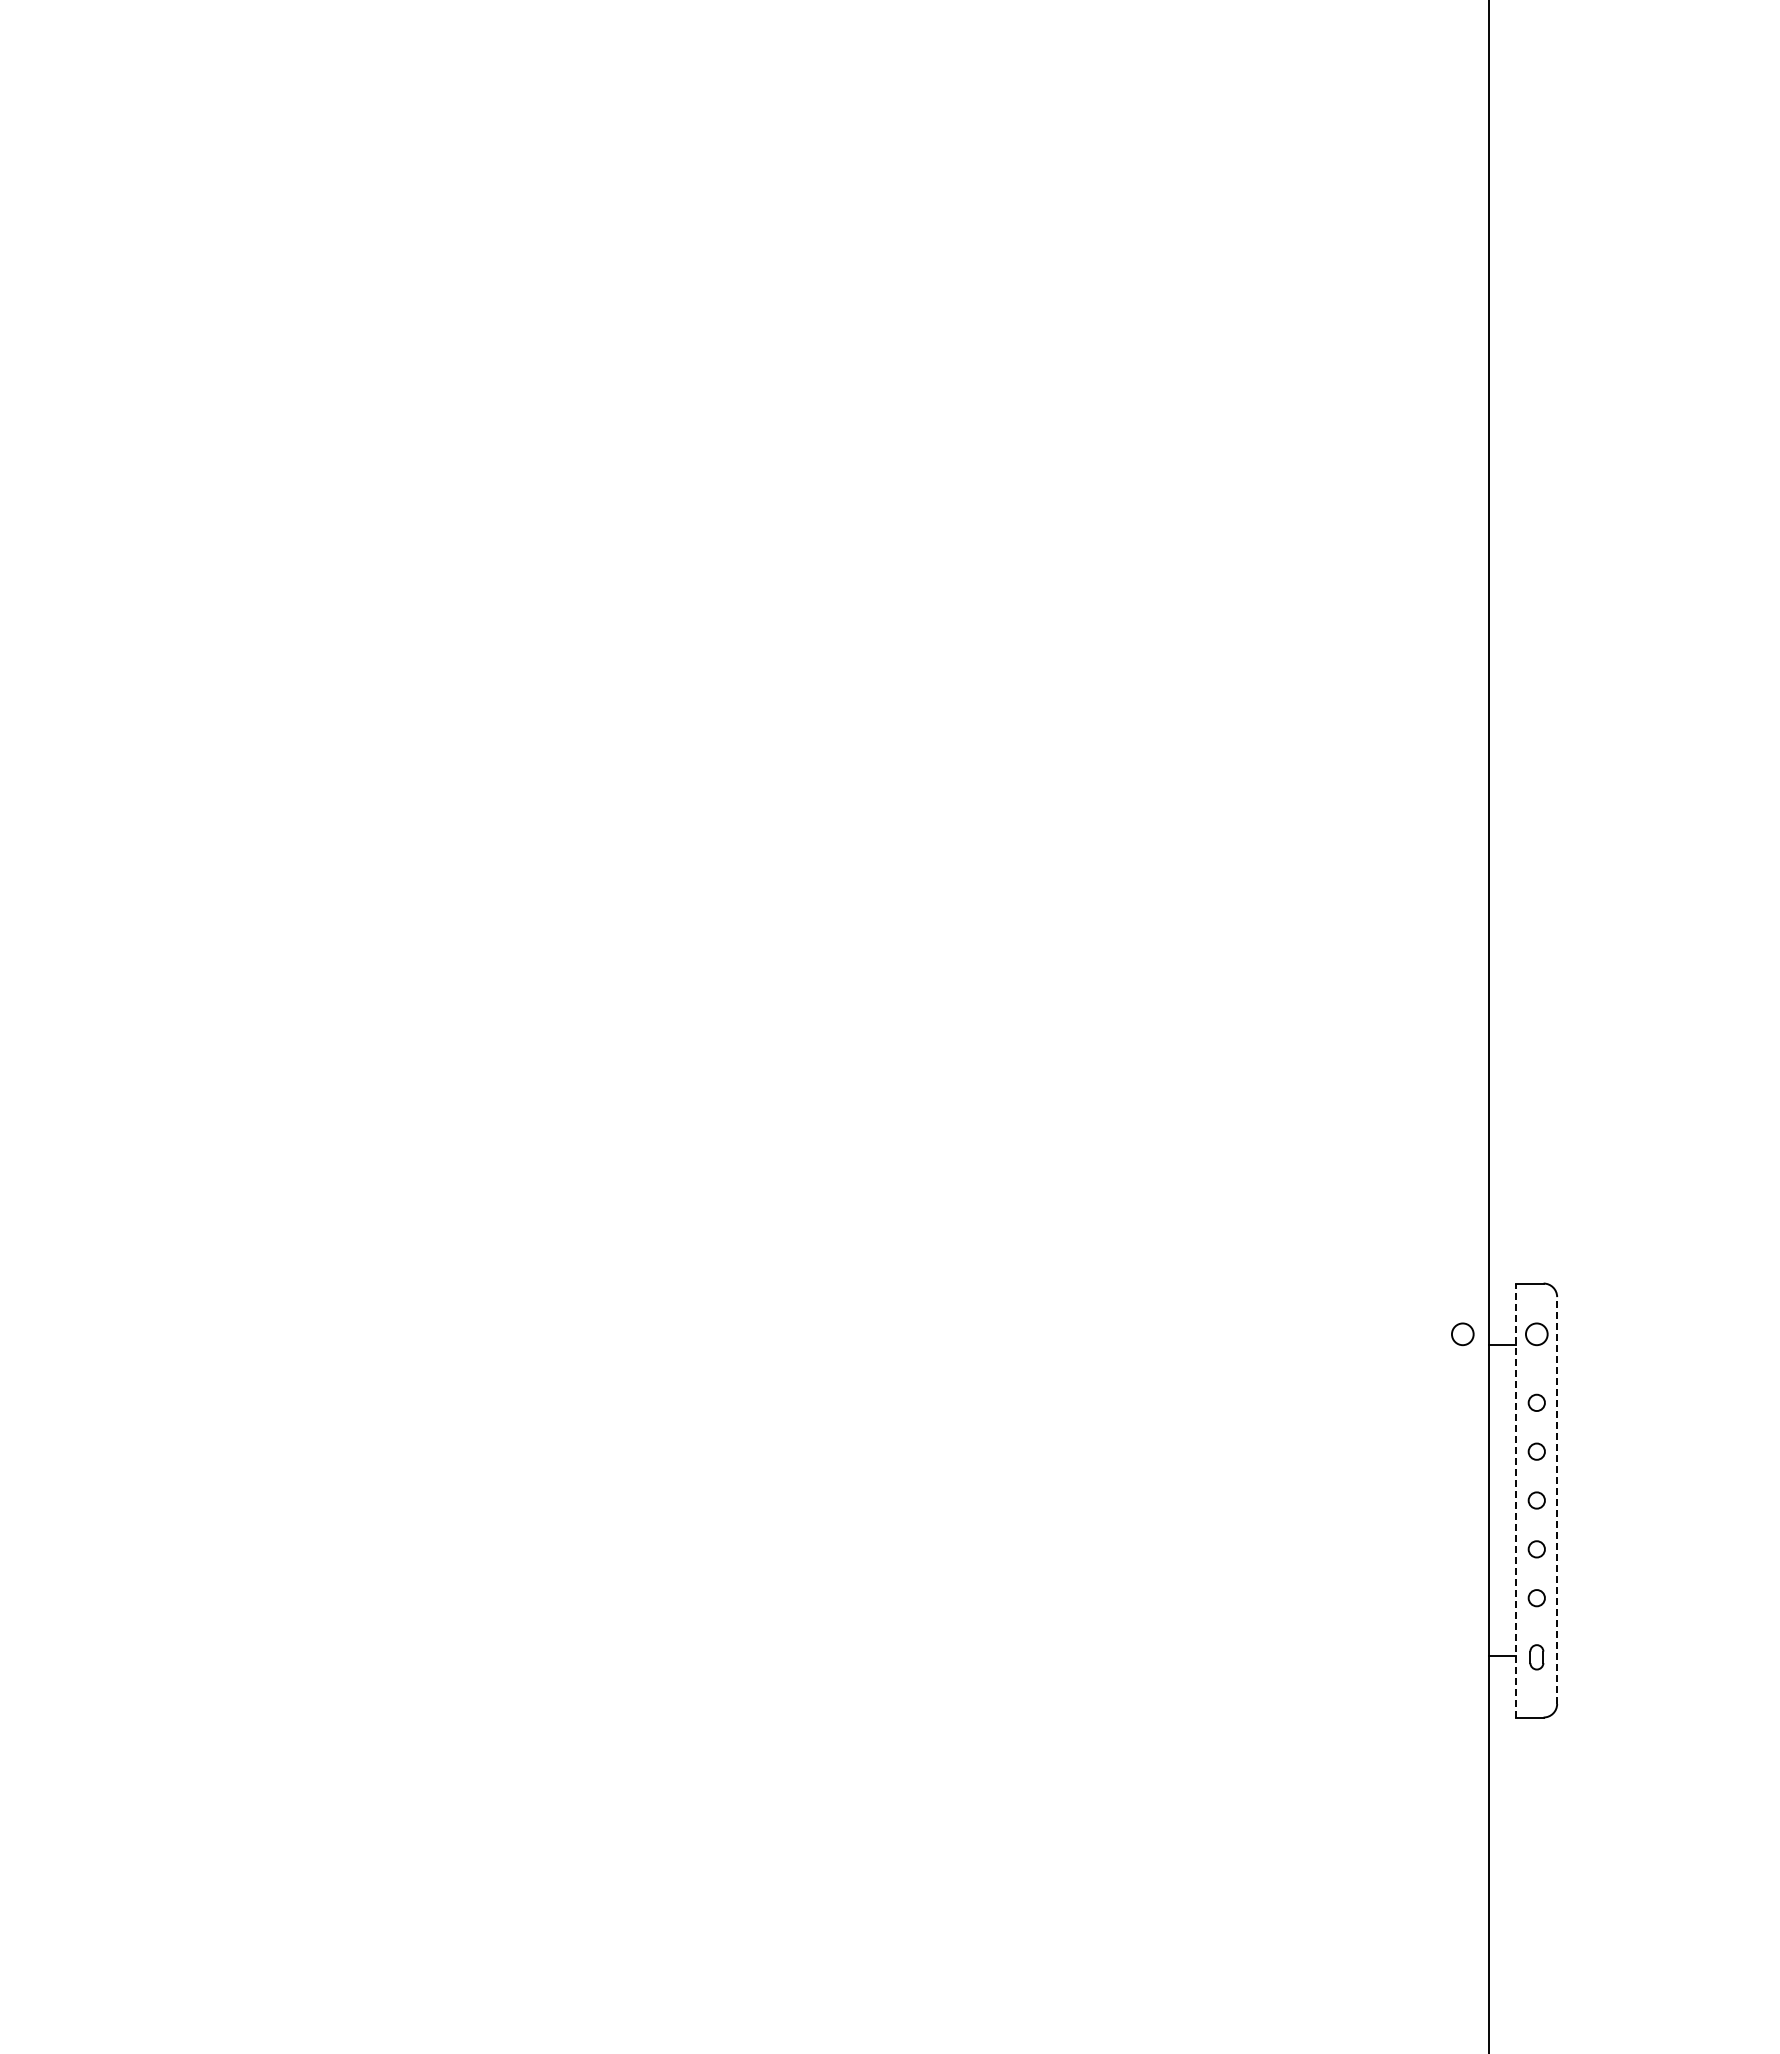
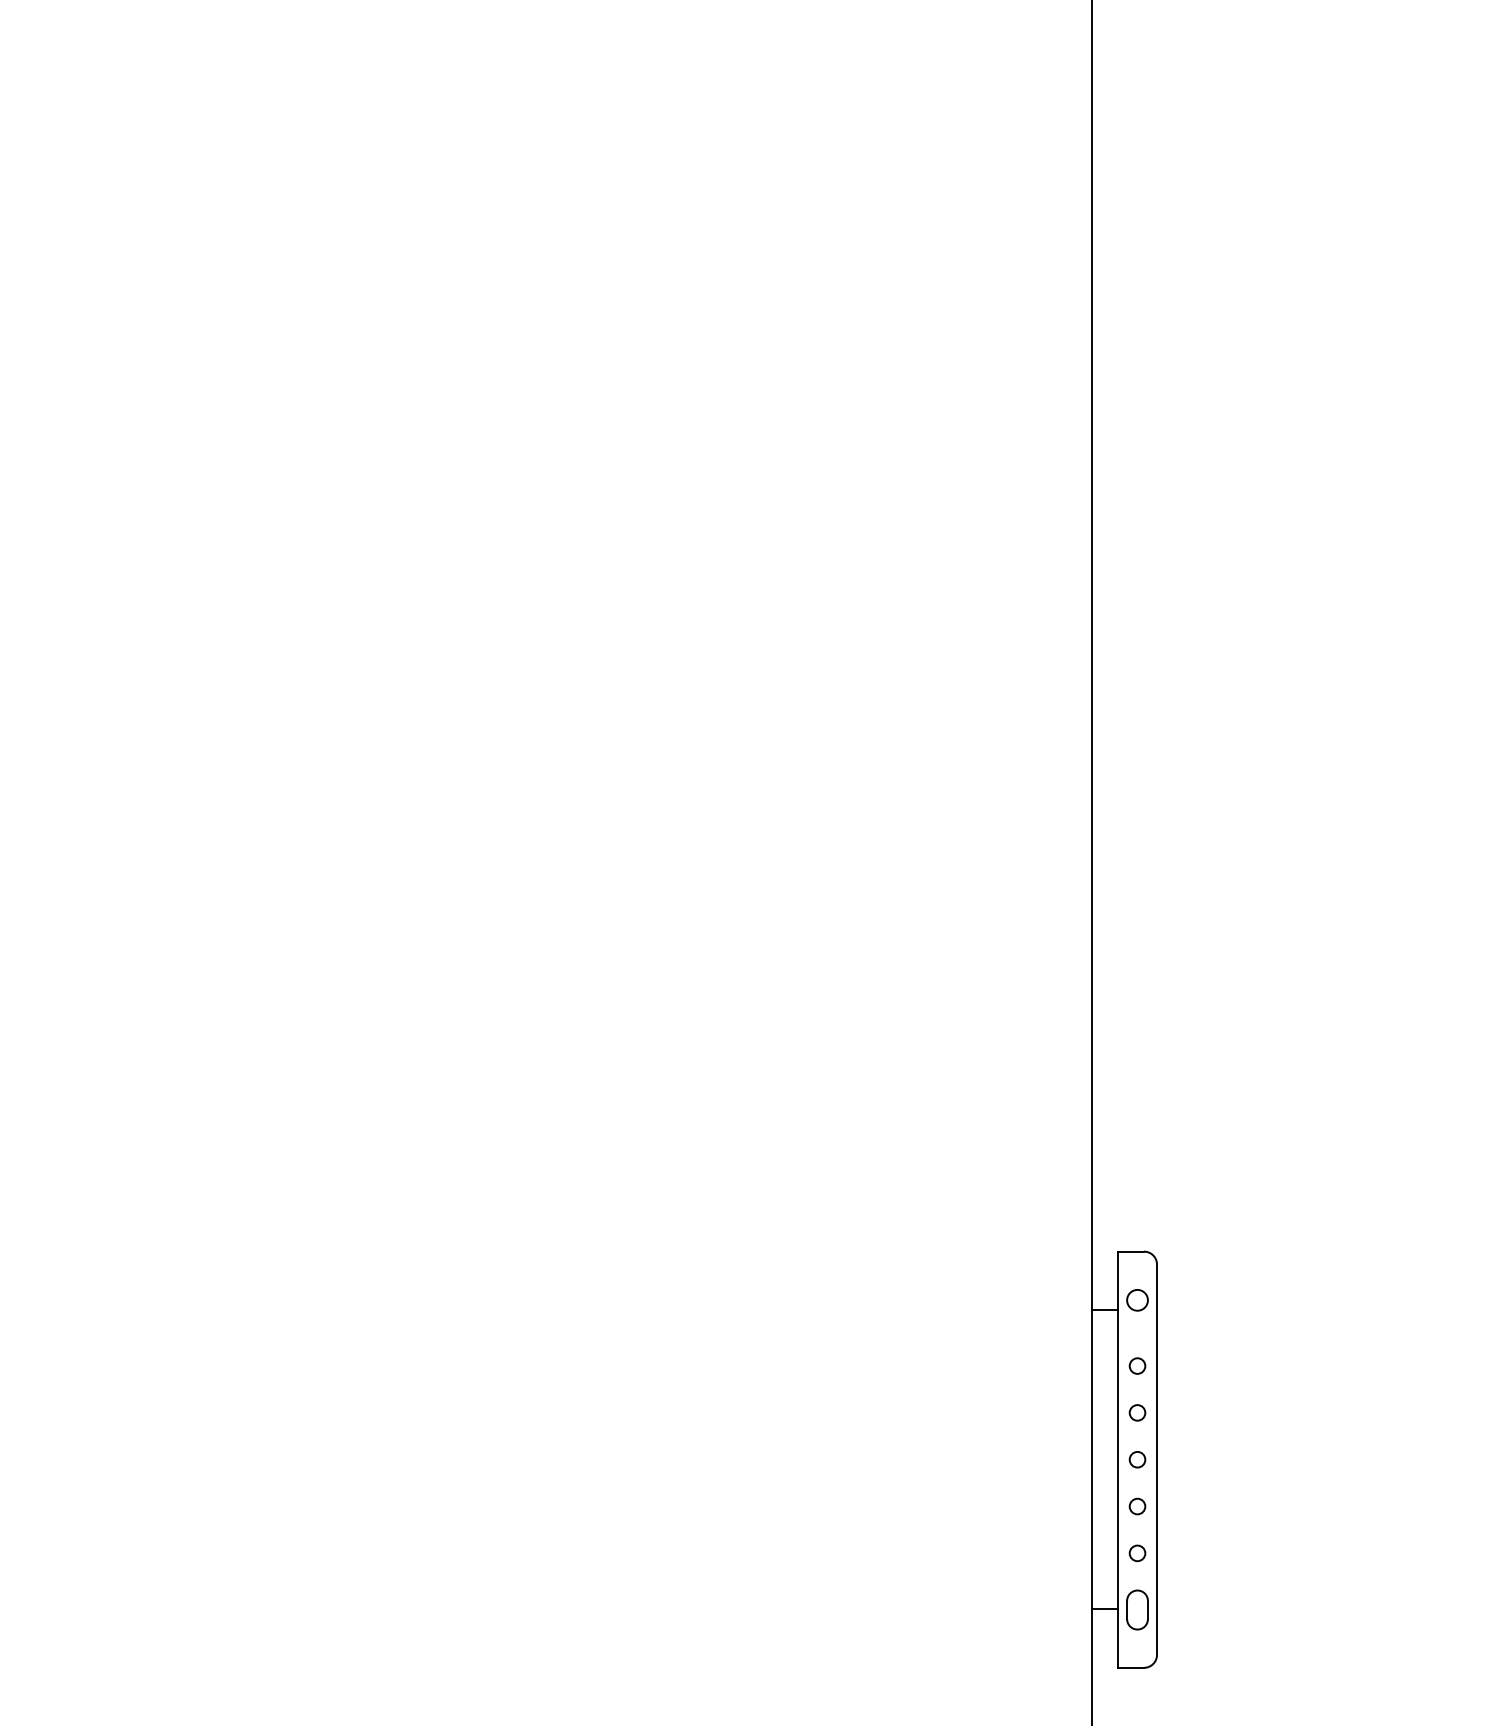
circle: (1462, 1334) -> (1066, 1300), removed
line: (1516, 1500) -> (1118, 1459), dashed -> solid
line: (1557, 1500) -> (1157, 1459), dashed -> solid
part: (1536, 1657) -> (1137, 1610), size x1.67

